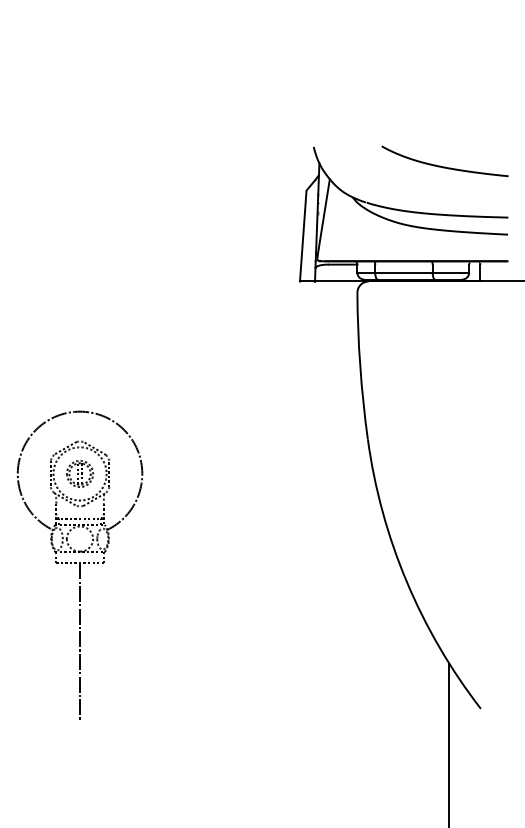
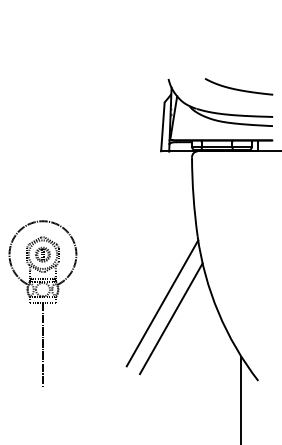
line: (302, 564) -> (162, 303), added
line: (317, 592) -> (170, 318), added

